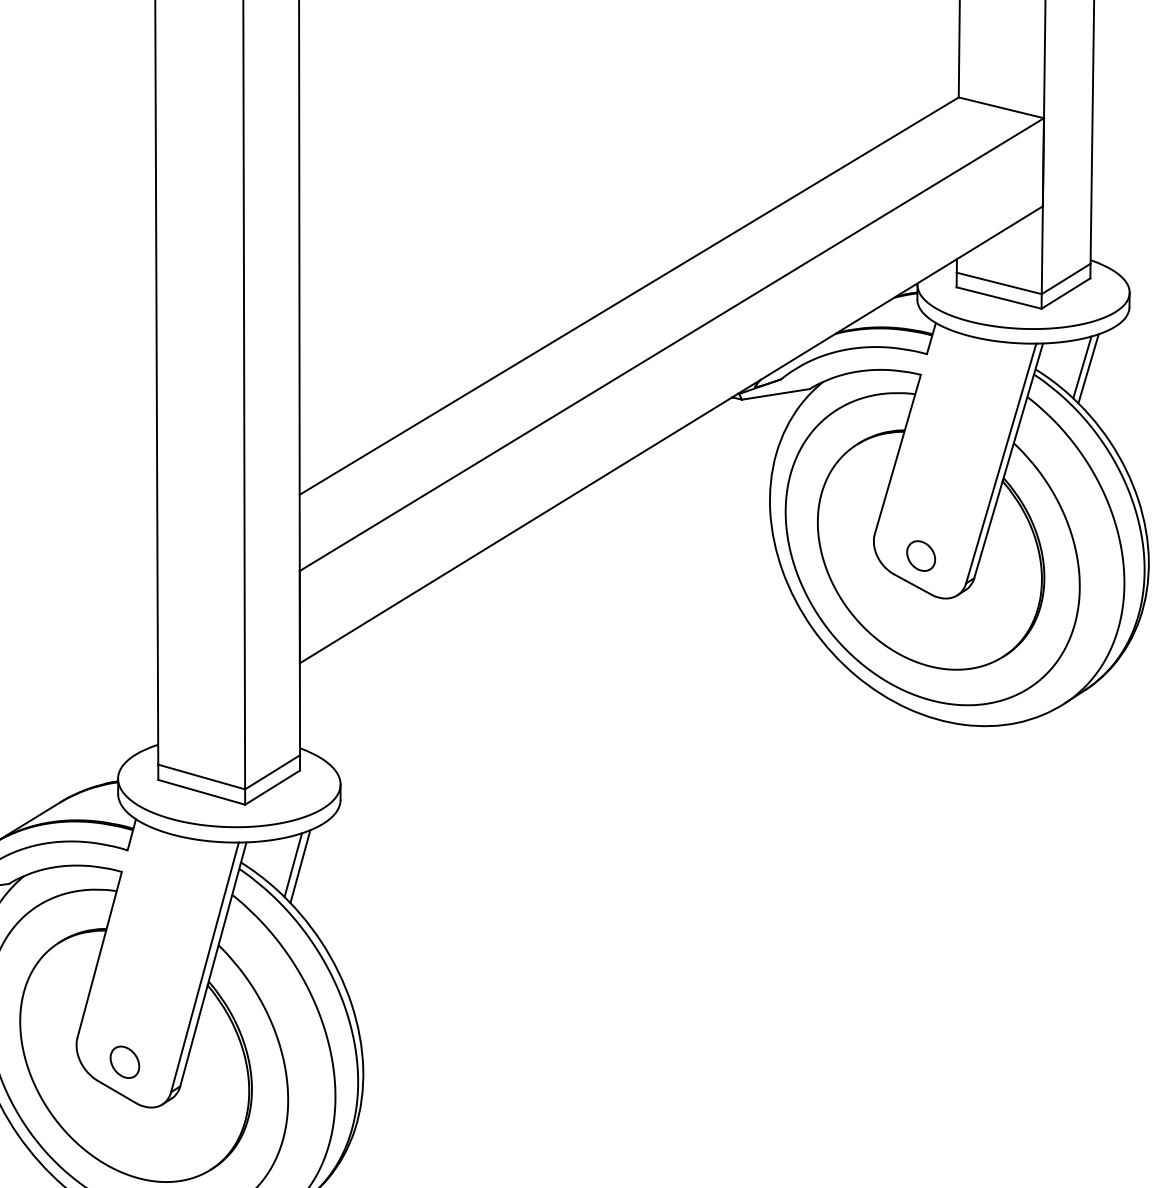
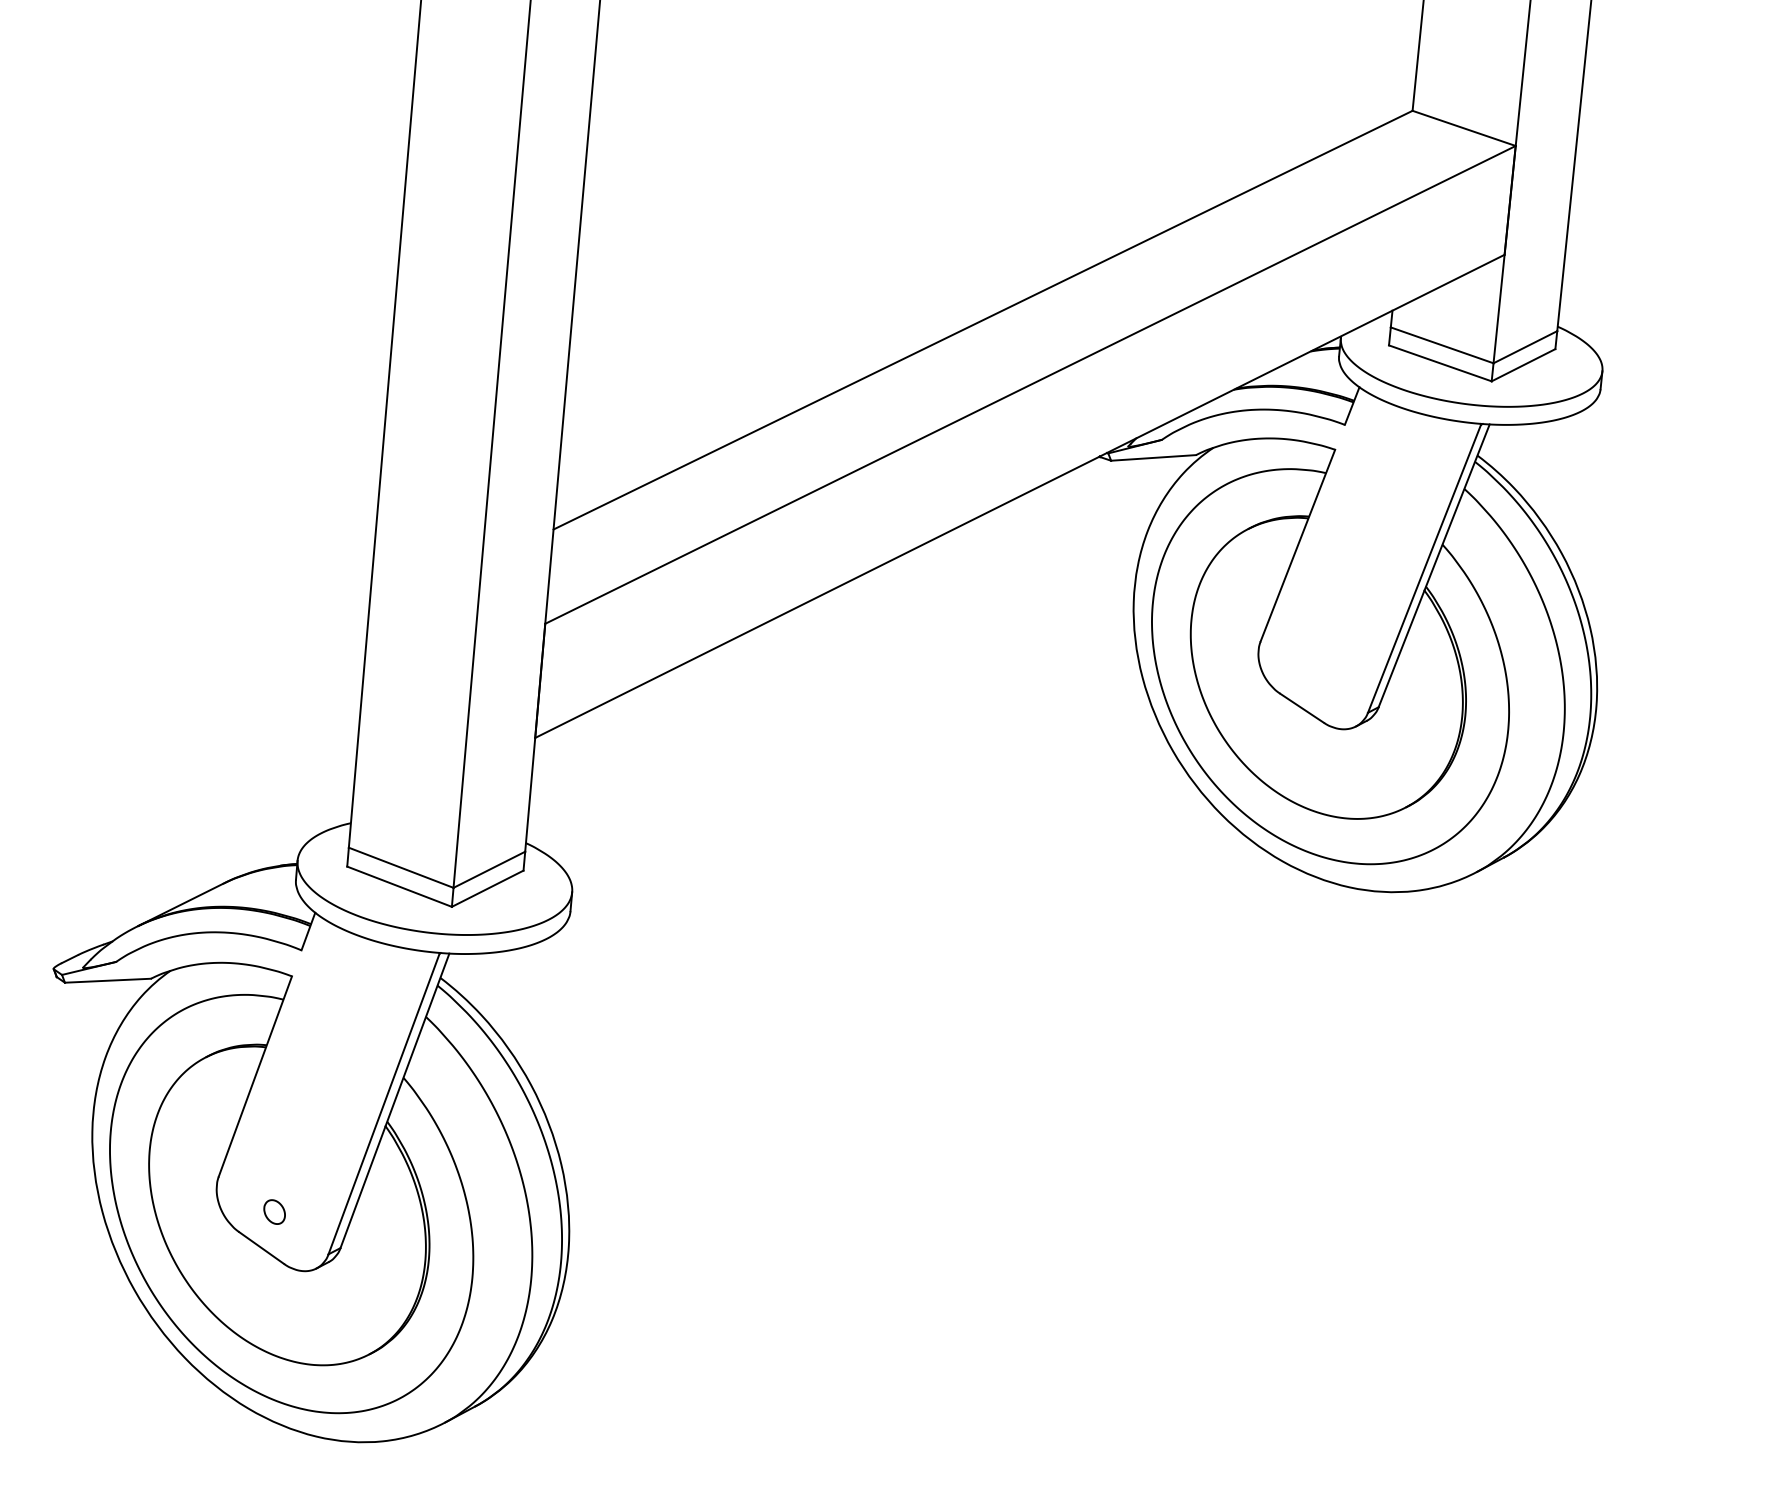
line: (1082, 367) -> (1535, 458), removed
line: (1087, 368) -> (1542, 460), removed
part: (921, 555) -> (1315, 673), removed
line: (293, 864) -> (504, 986), removed
line: (300, 866) -> (513, 989), removed
part: (124, 1061) -> (274, 1211), size x0.6

